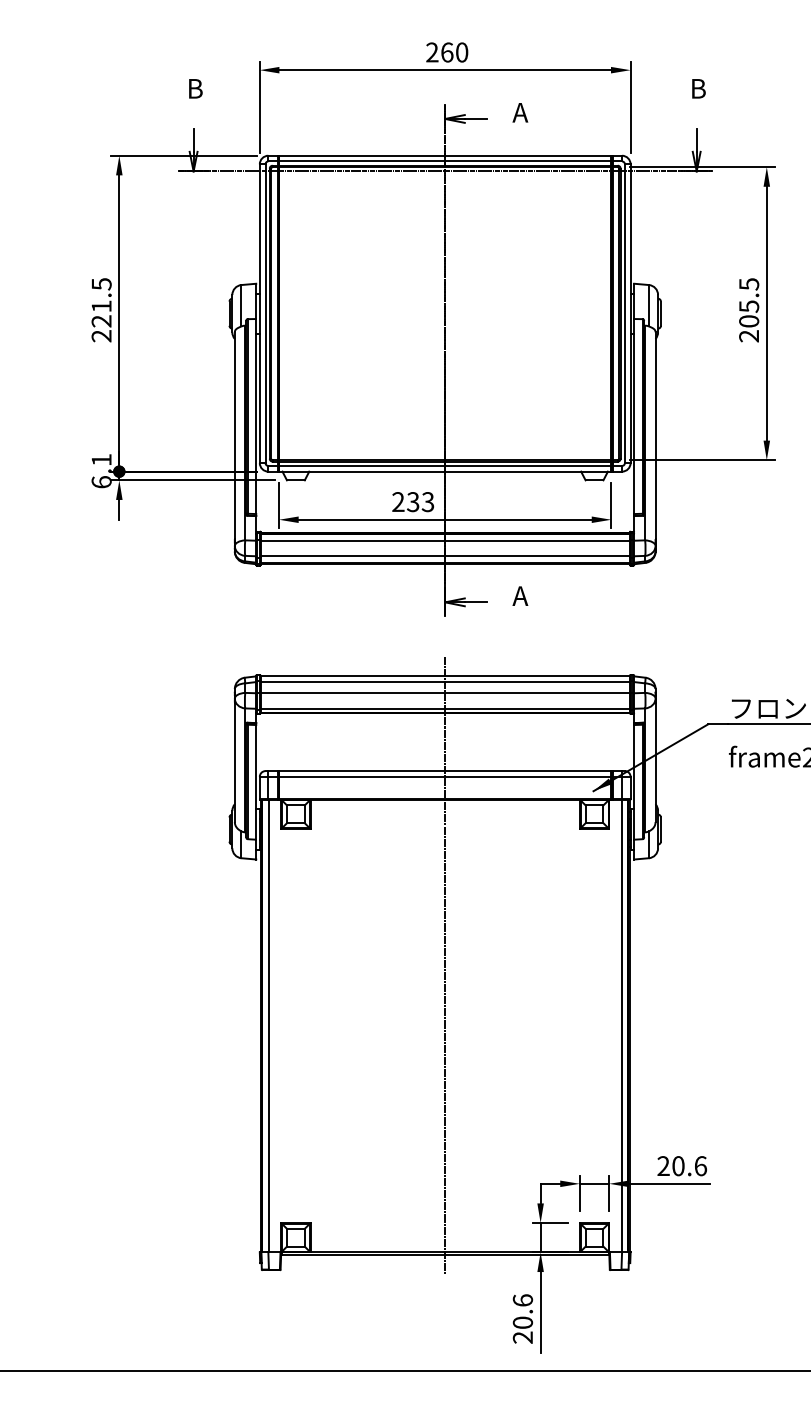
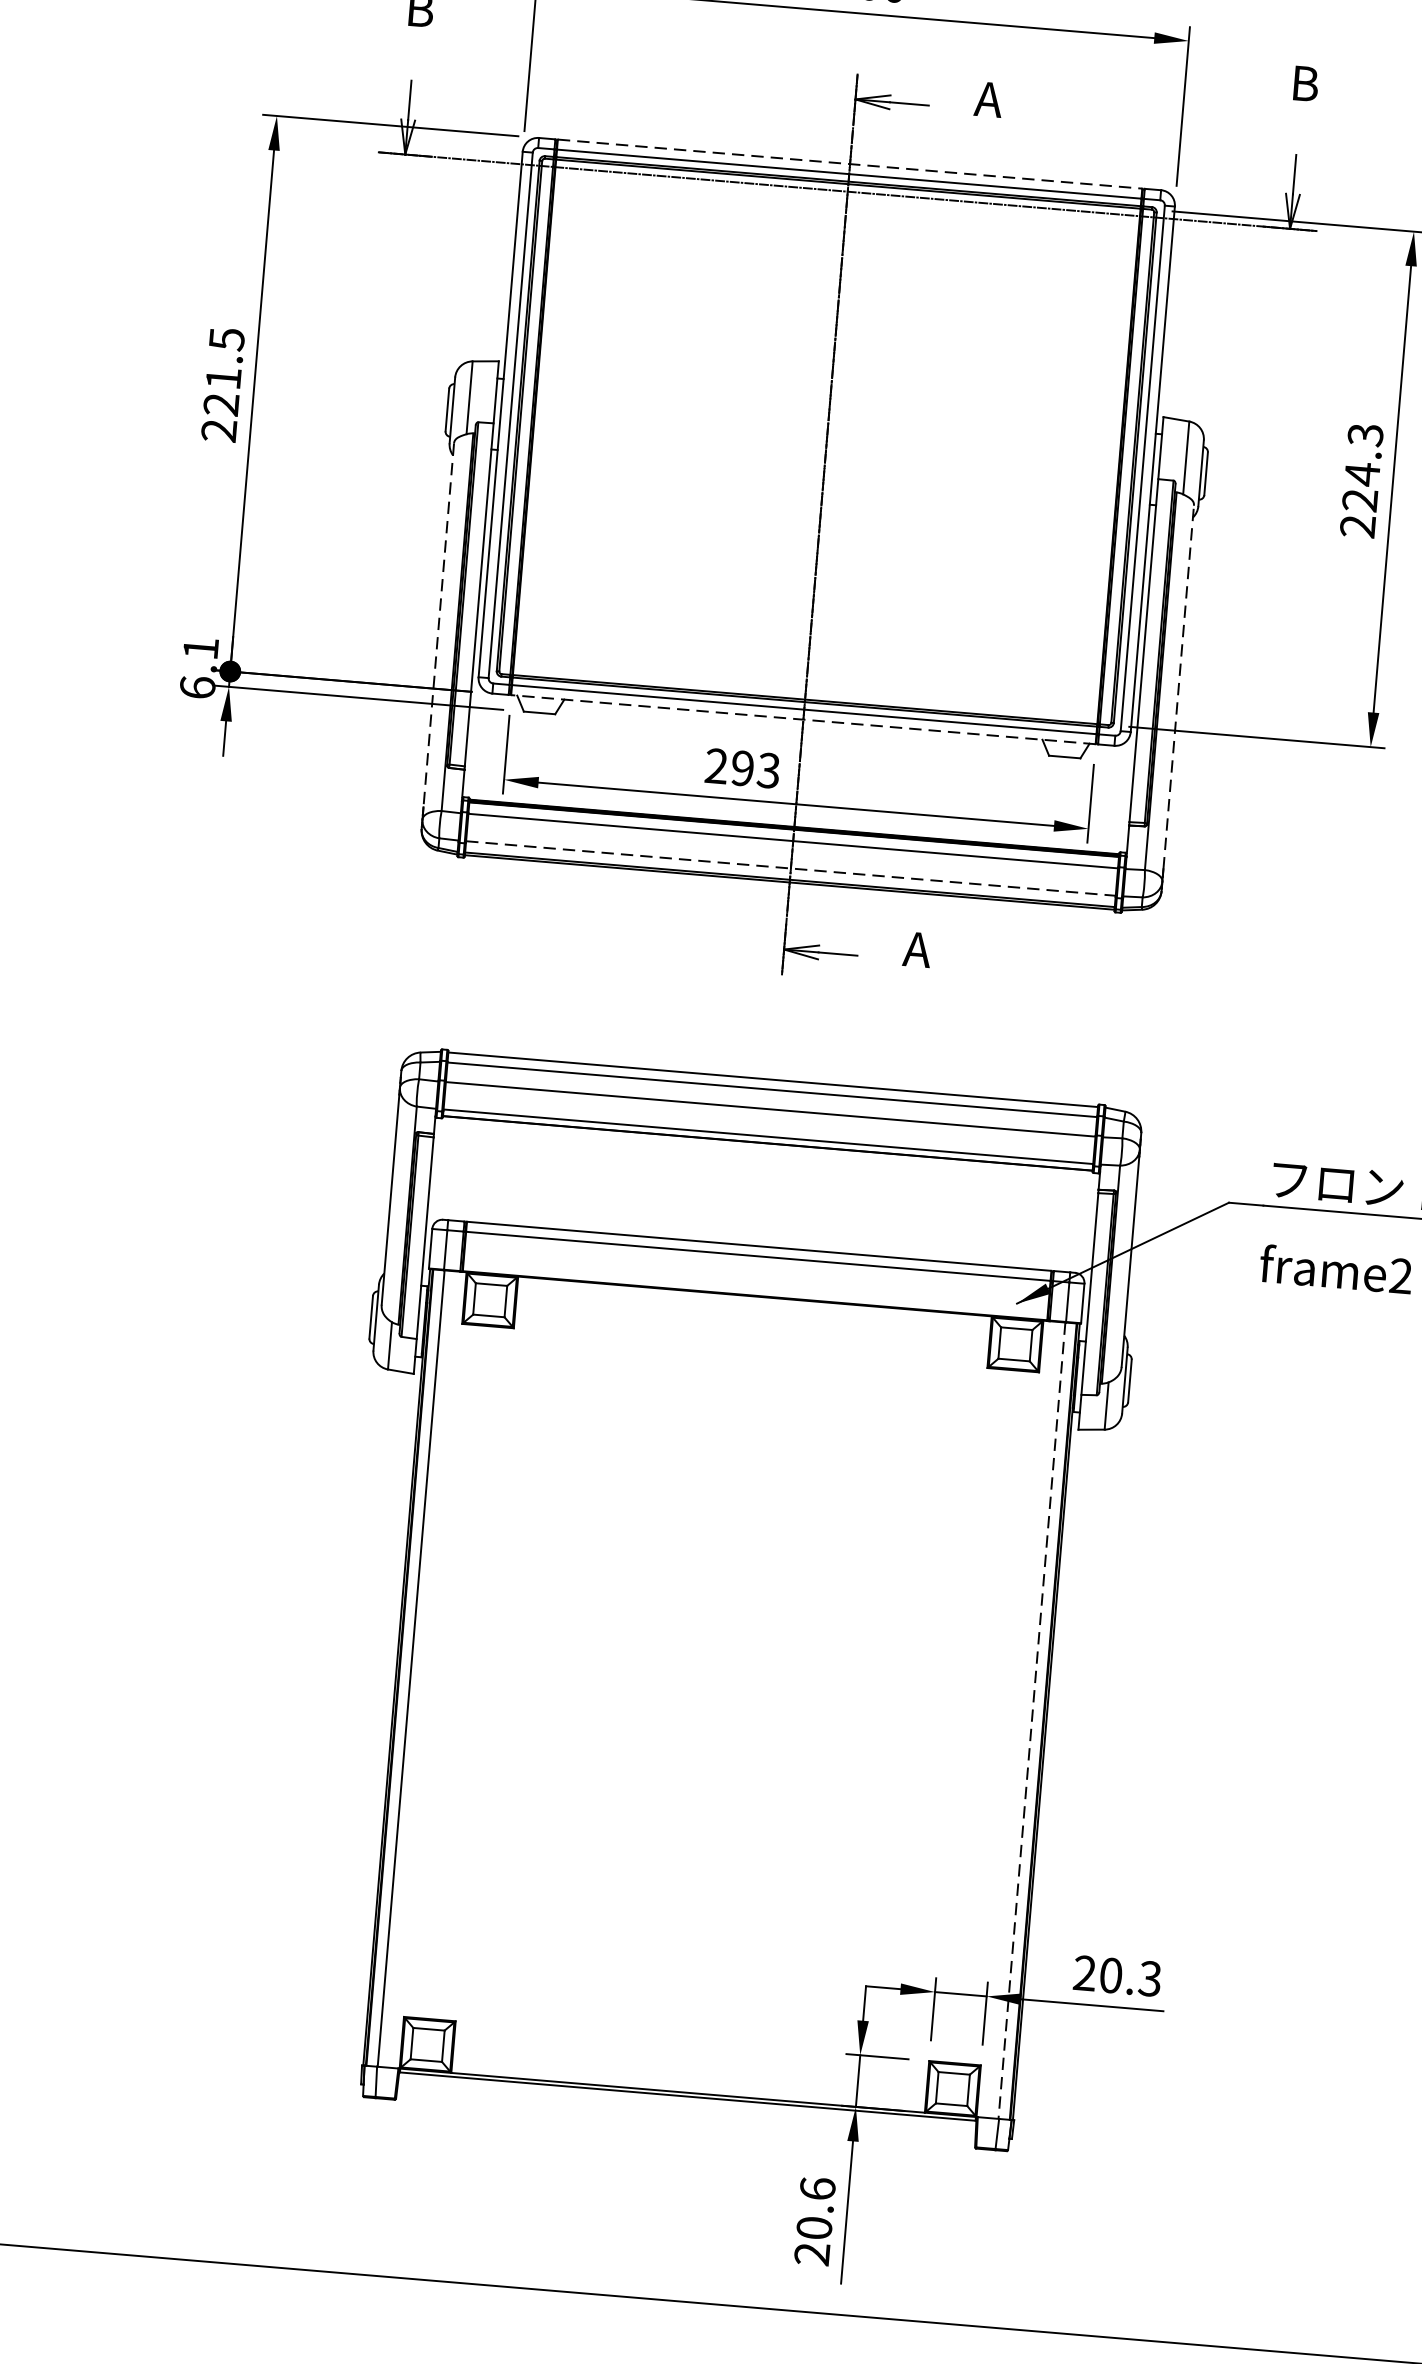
line: (445, 155) -> (850, 163), solid -> dashed
text: (749, 302) -> (1363, 467), 205.5 -> 224.3
line: (655, 435) -> (1178, 687), solid -> dashed
line: (234, 436) -> (438, 626), solid -> dashed
line: (444, 471) -> (802, 719), solid -> dashed
text: (413, 502) -> (743, 769), 233 -> 293
line: (445, 556) -> (791, 868), solid -> dashed
line: (445, 965) -> (730, 1588), removed
line: (621, 1026) -> (1031, 1721), solid -> dashed
text: (700, 1166) -> (1149, 1979), 20.6 -> 20.3

